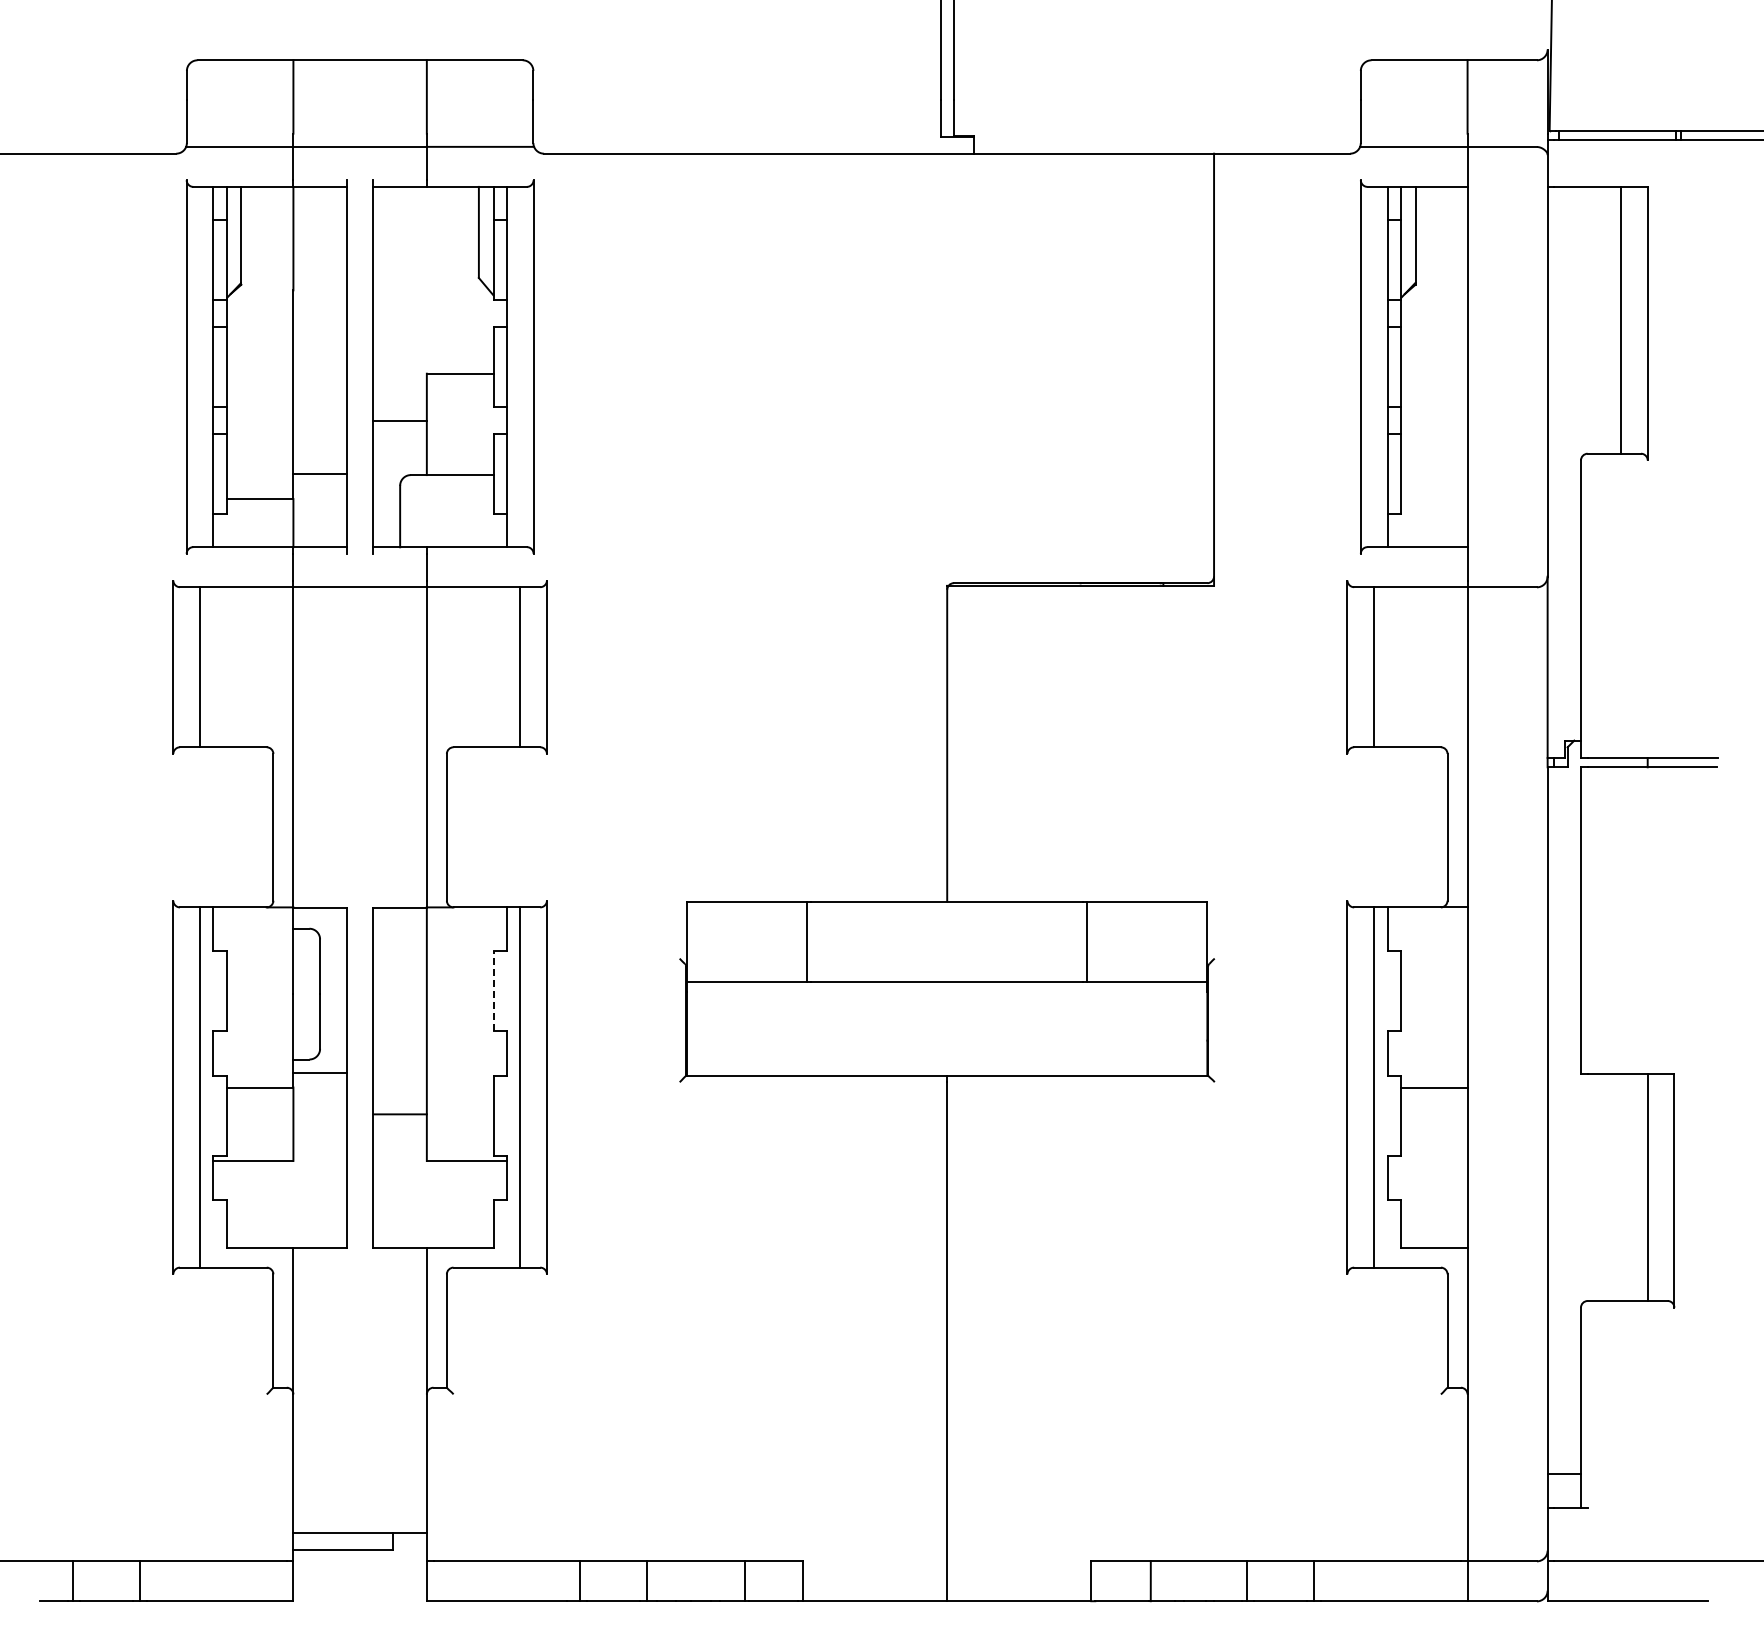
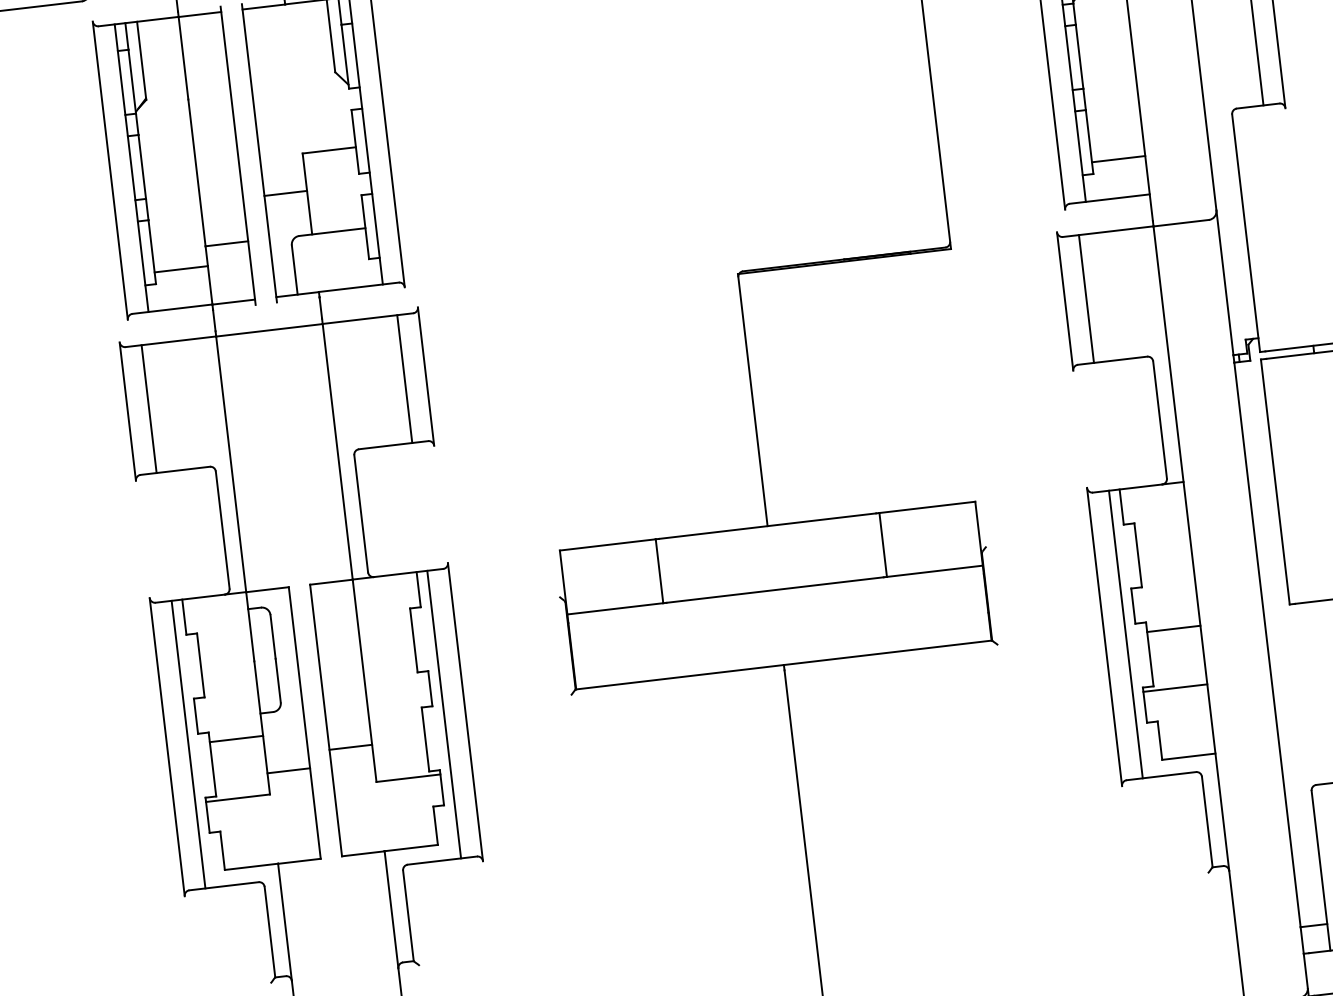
line: (1433, 499) -> (1118, 159), added
line: (493, 990) -> (413, 639), dashed -> solid
line: (319, 1073) -> (288, 770), moved
line: (1427, 1160) -> (1175, 687), added

